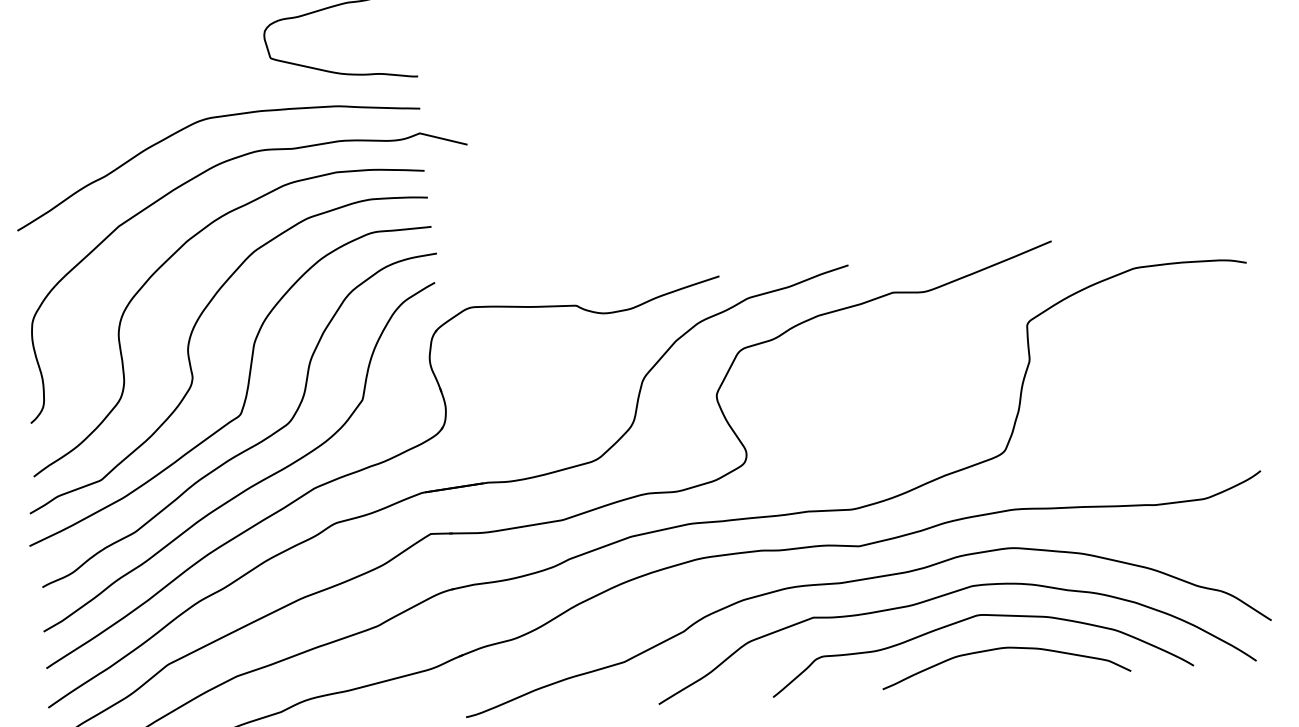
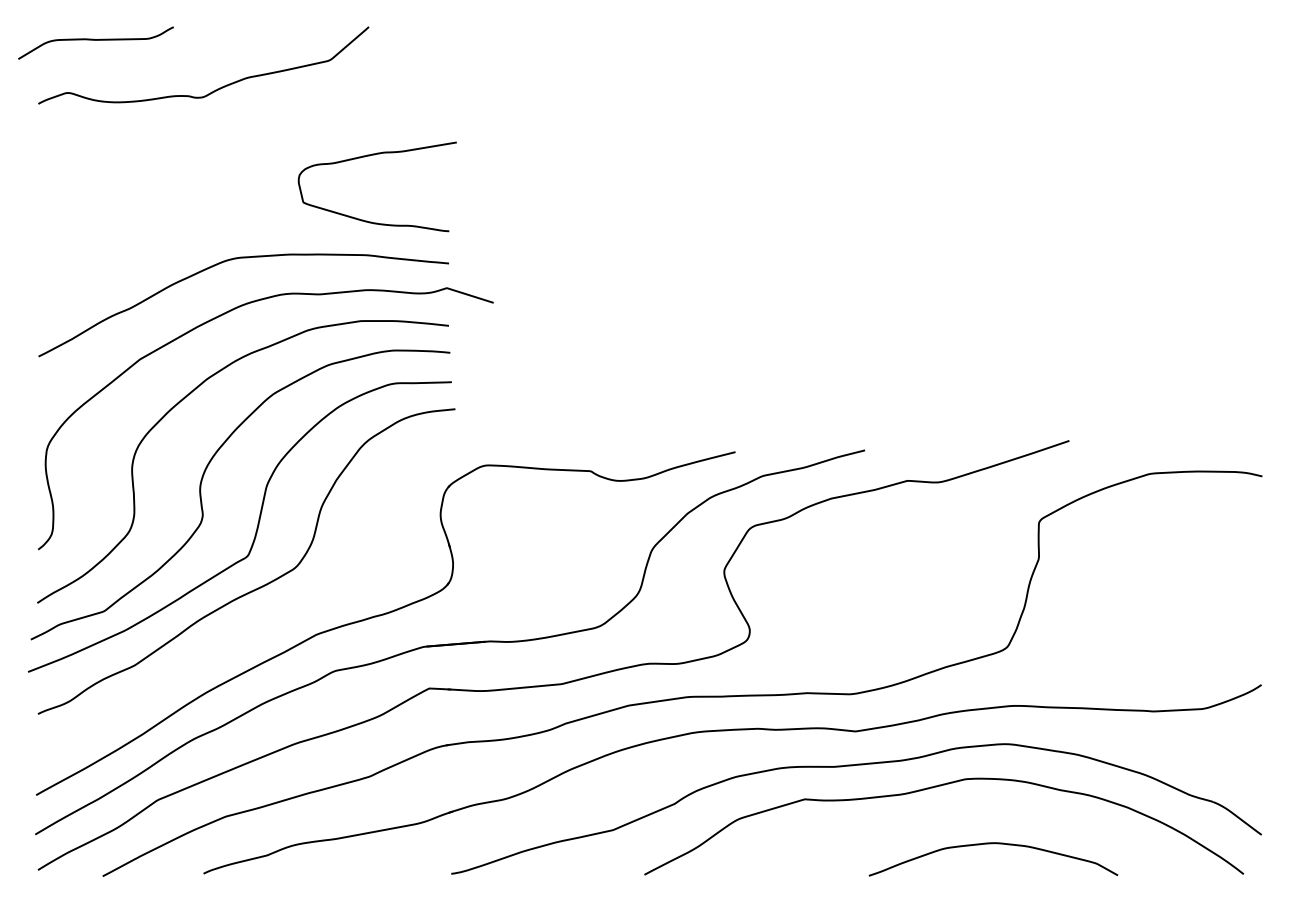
curve: (255, 483) -> (257, 625), removed
curve: (972, 618) -> (963, 811), removed

